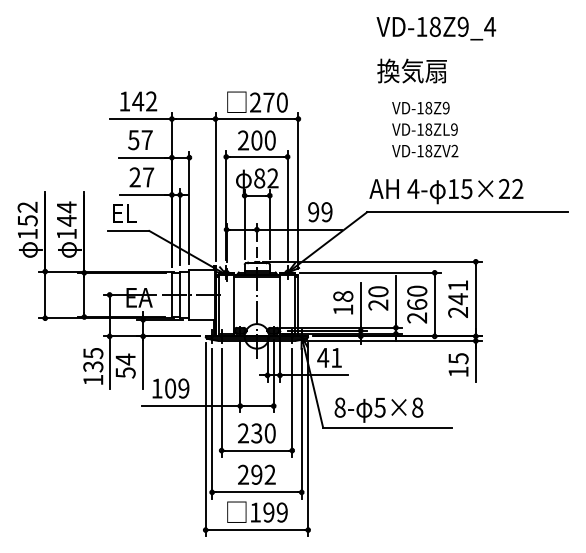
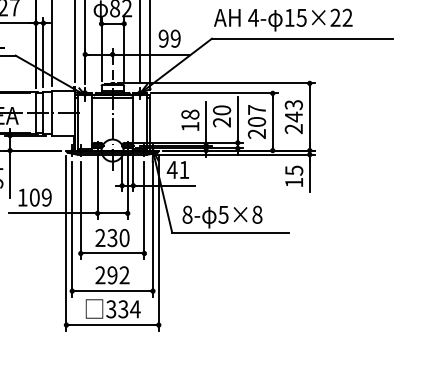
text: (458, 285) -> (294, 104), 241 -> 243
text: (417, 297) -> (257, 115), 260 -> 207
text: (269, 512) -> (123, 309), 199 -> 334

